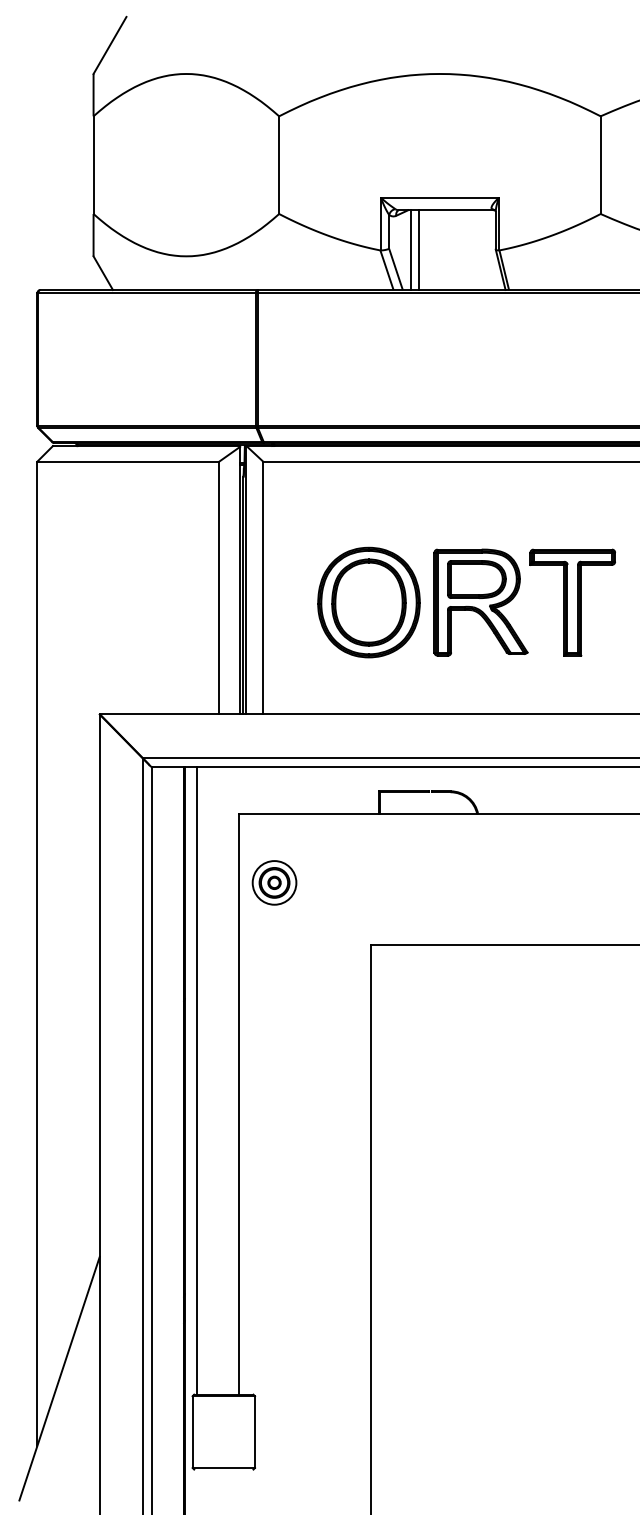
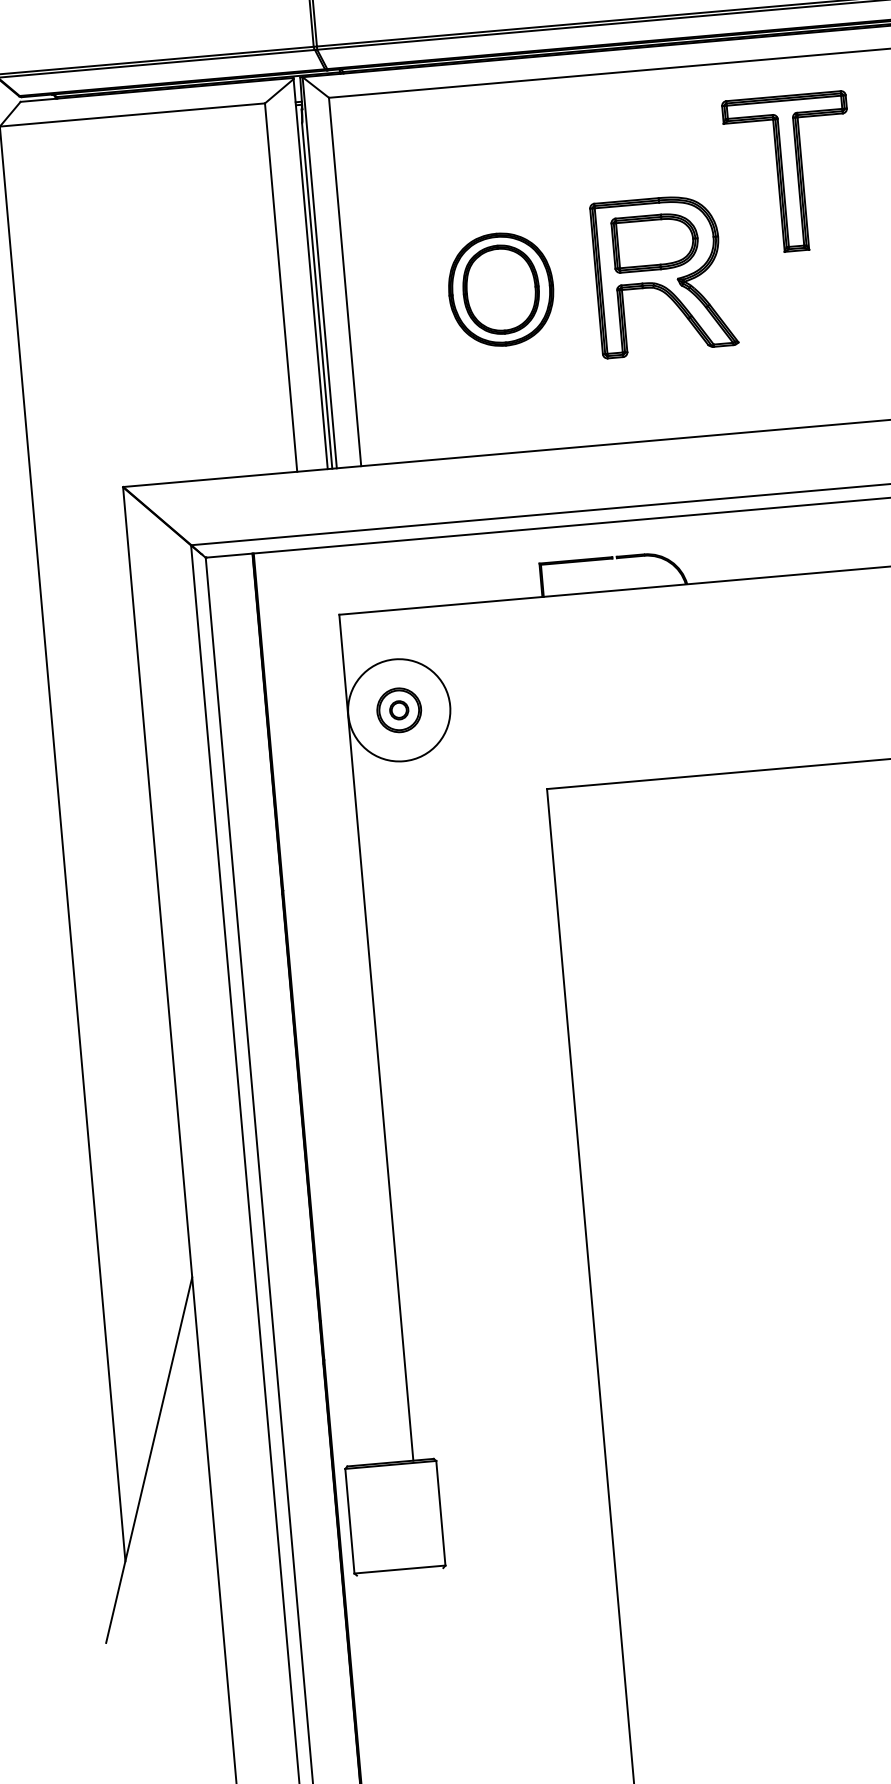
part: (368, 602) -> (500, 289), size x0.7
part: (572, 602) -> (789, 173), moved
circle: (274, 882) -> (399, 709), size x1.6
line: (197, 1080) -> (312, 1008), removed

